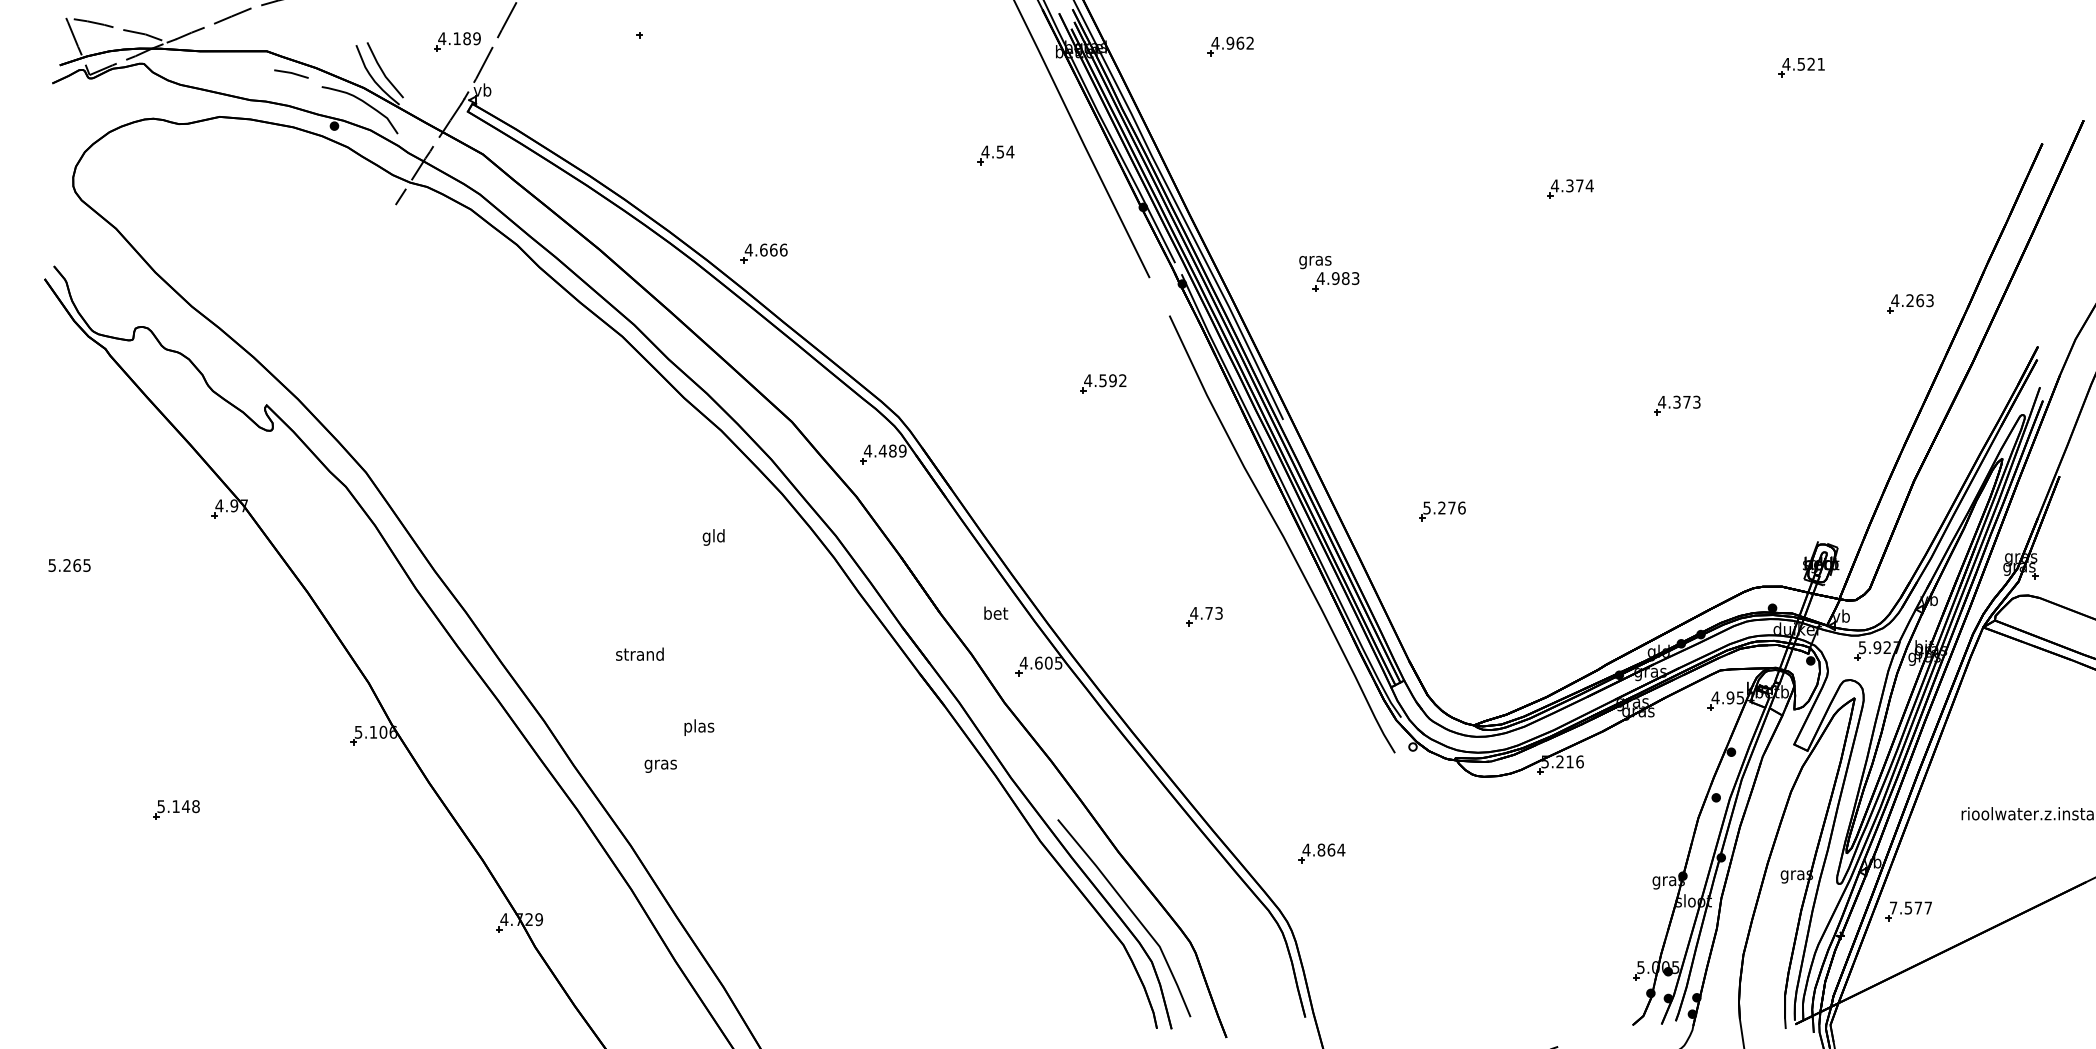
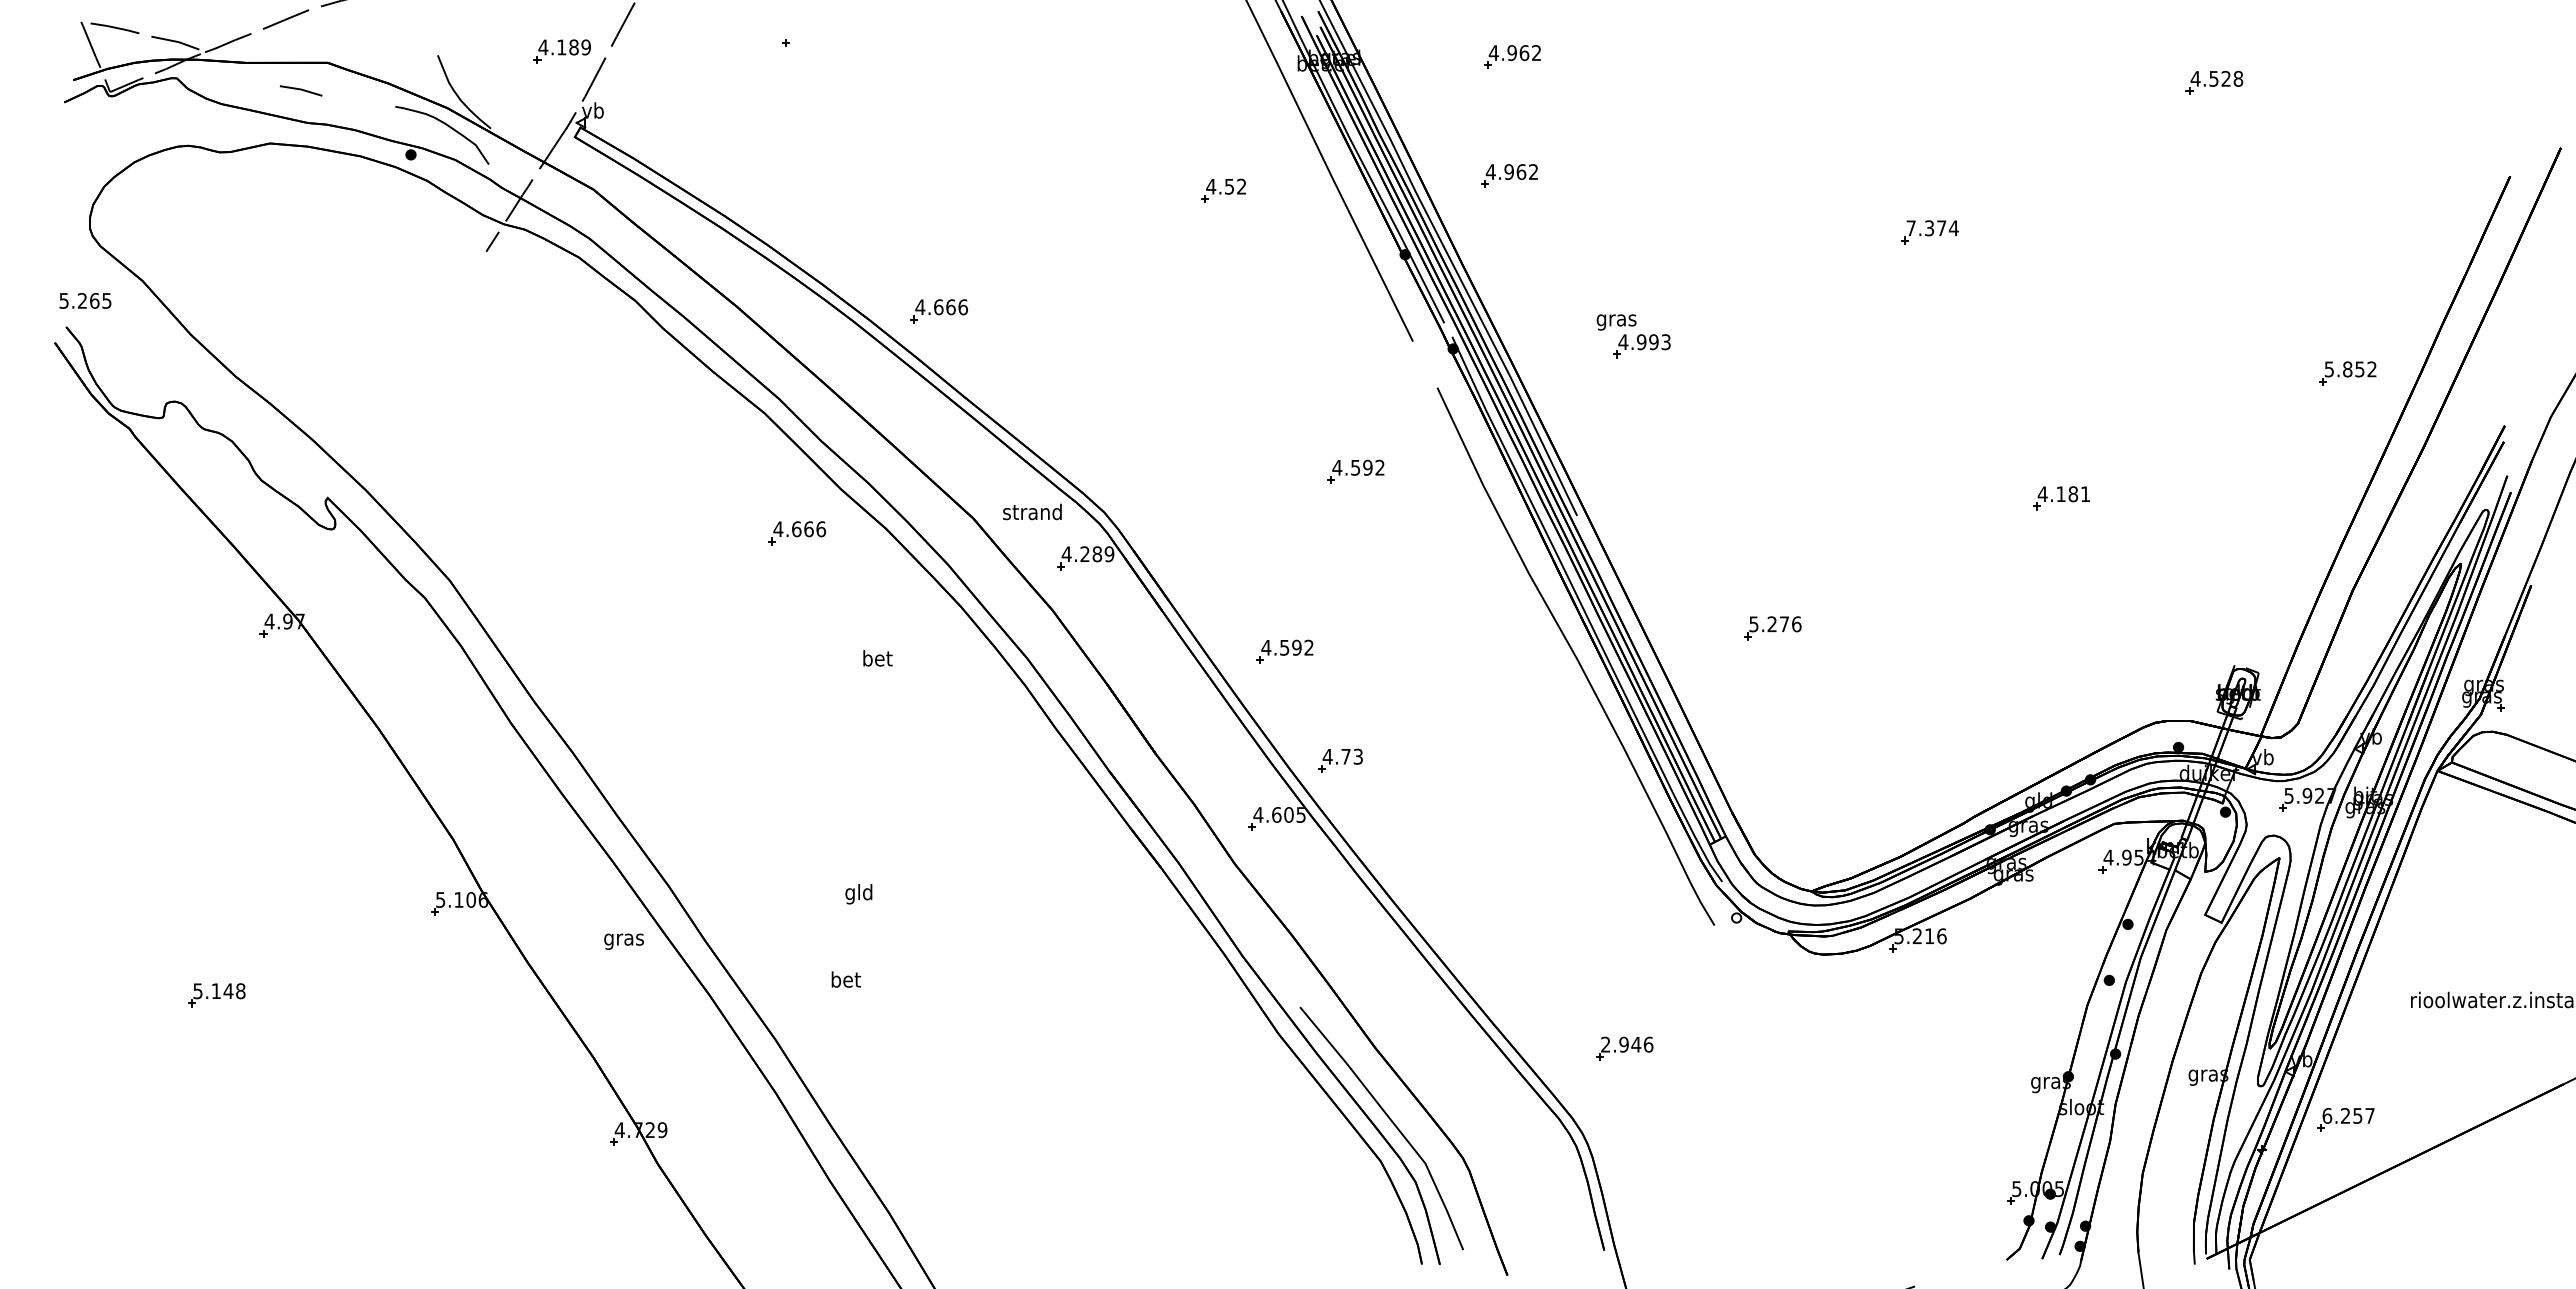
text: (1821, 64) -> (2238, 78), 4.521 -> 4.528
line: (382, 70) -> (470, 86), removed
line: (290, 73) -> (300, 90), moved
part: (1228, 142) -> (1509, 175), added
text: (1010, 151) -> (1241, 186), 4.54 -> 4.52
text: (1555, 186) -> (1911, 228), 4.374 -> 7.374
text: (1345, 278) -> (1653, 342), 4.983 -> 4.993
text: (1912, 300) -> (2350, 369), 4.263 -> 5.852
text: (1687, 402) -> (2073, 494), 4.373 -> 4.181
part: (648, 434) -> (796, 533), added
text: (883, 450) -> (1085, 553), 4.489 -> 4.289
part: (1045, 530) -> (1284, 651), added
text: (714, 537) -> (877, 660), gld -> bet
text: (69, 565) -> (85, 300), moved
text: (996, 613) -> (846, 979), moved
part: (1204, 616) -> (1340, 760), moved
text: (639, 653) -> (1032, 511), moved
text: (699, 727) -> (859, 893), plas -> gld
text: (660, 766) -> (623, 941), moved
text: (1323, 849) -> (1626, 1044), 4.864 -> 2.946
text: (1905, 907) -> (2342, 1115), 7.577 -> 6.257

